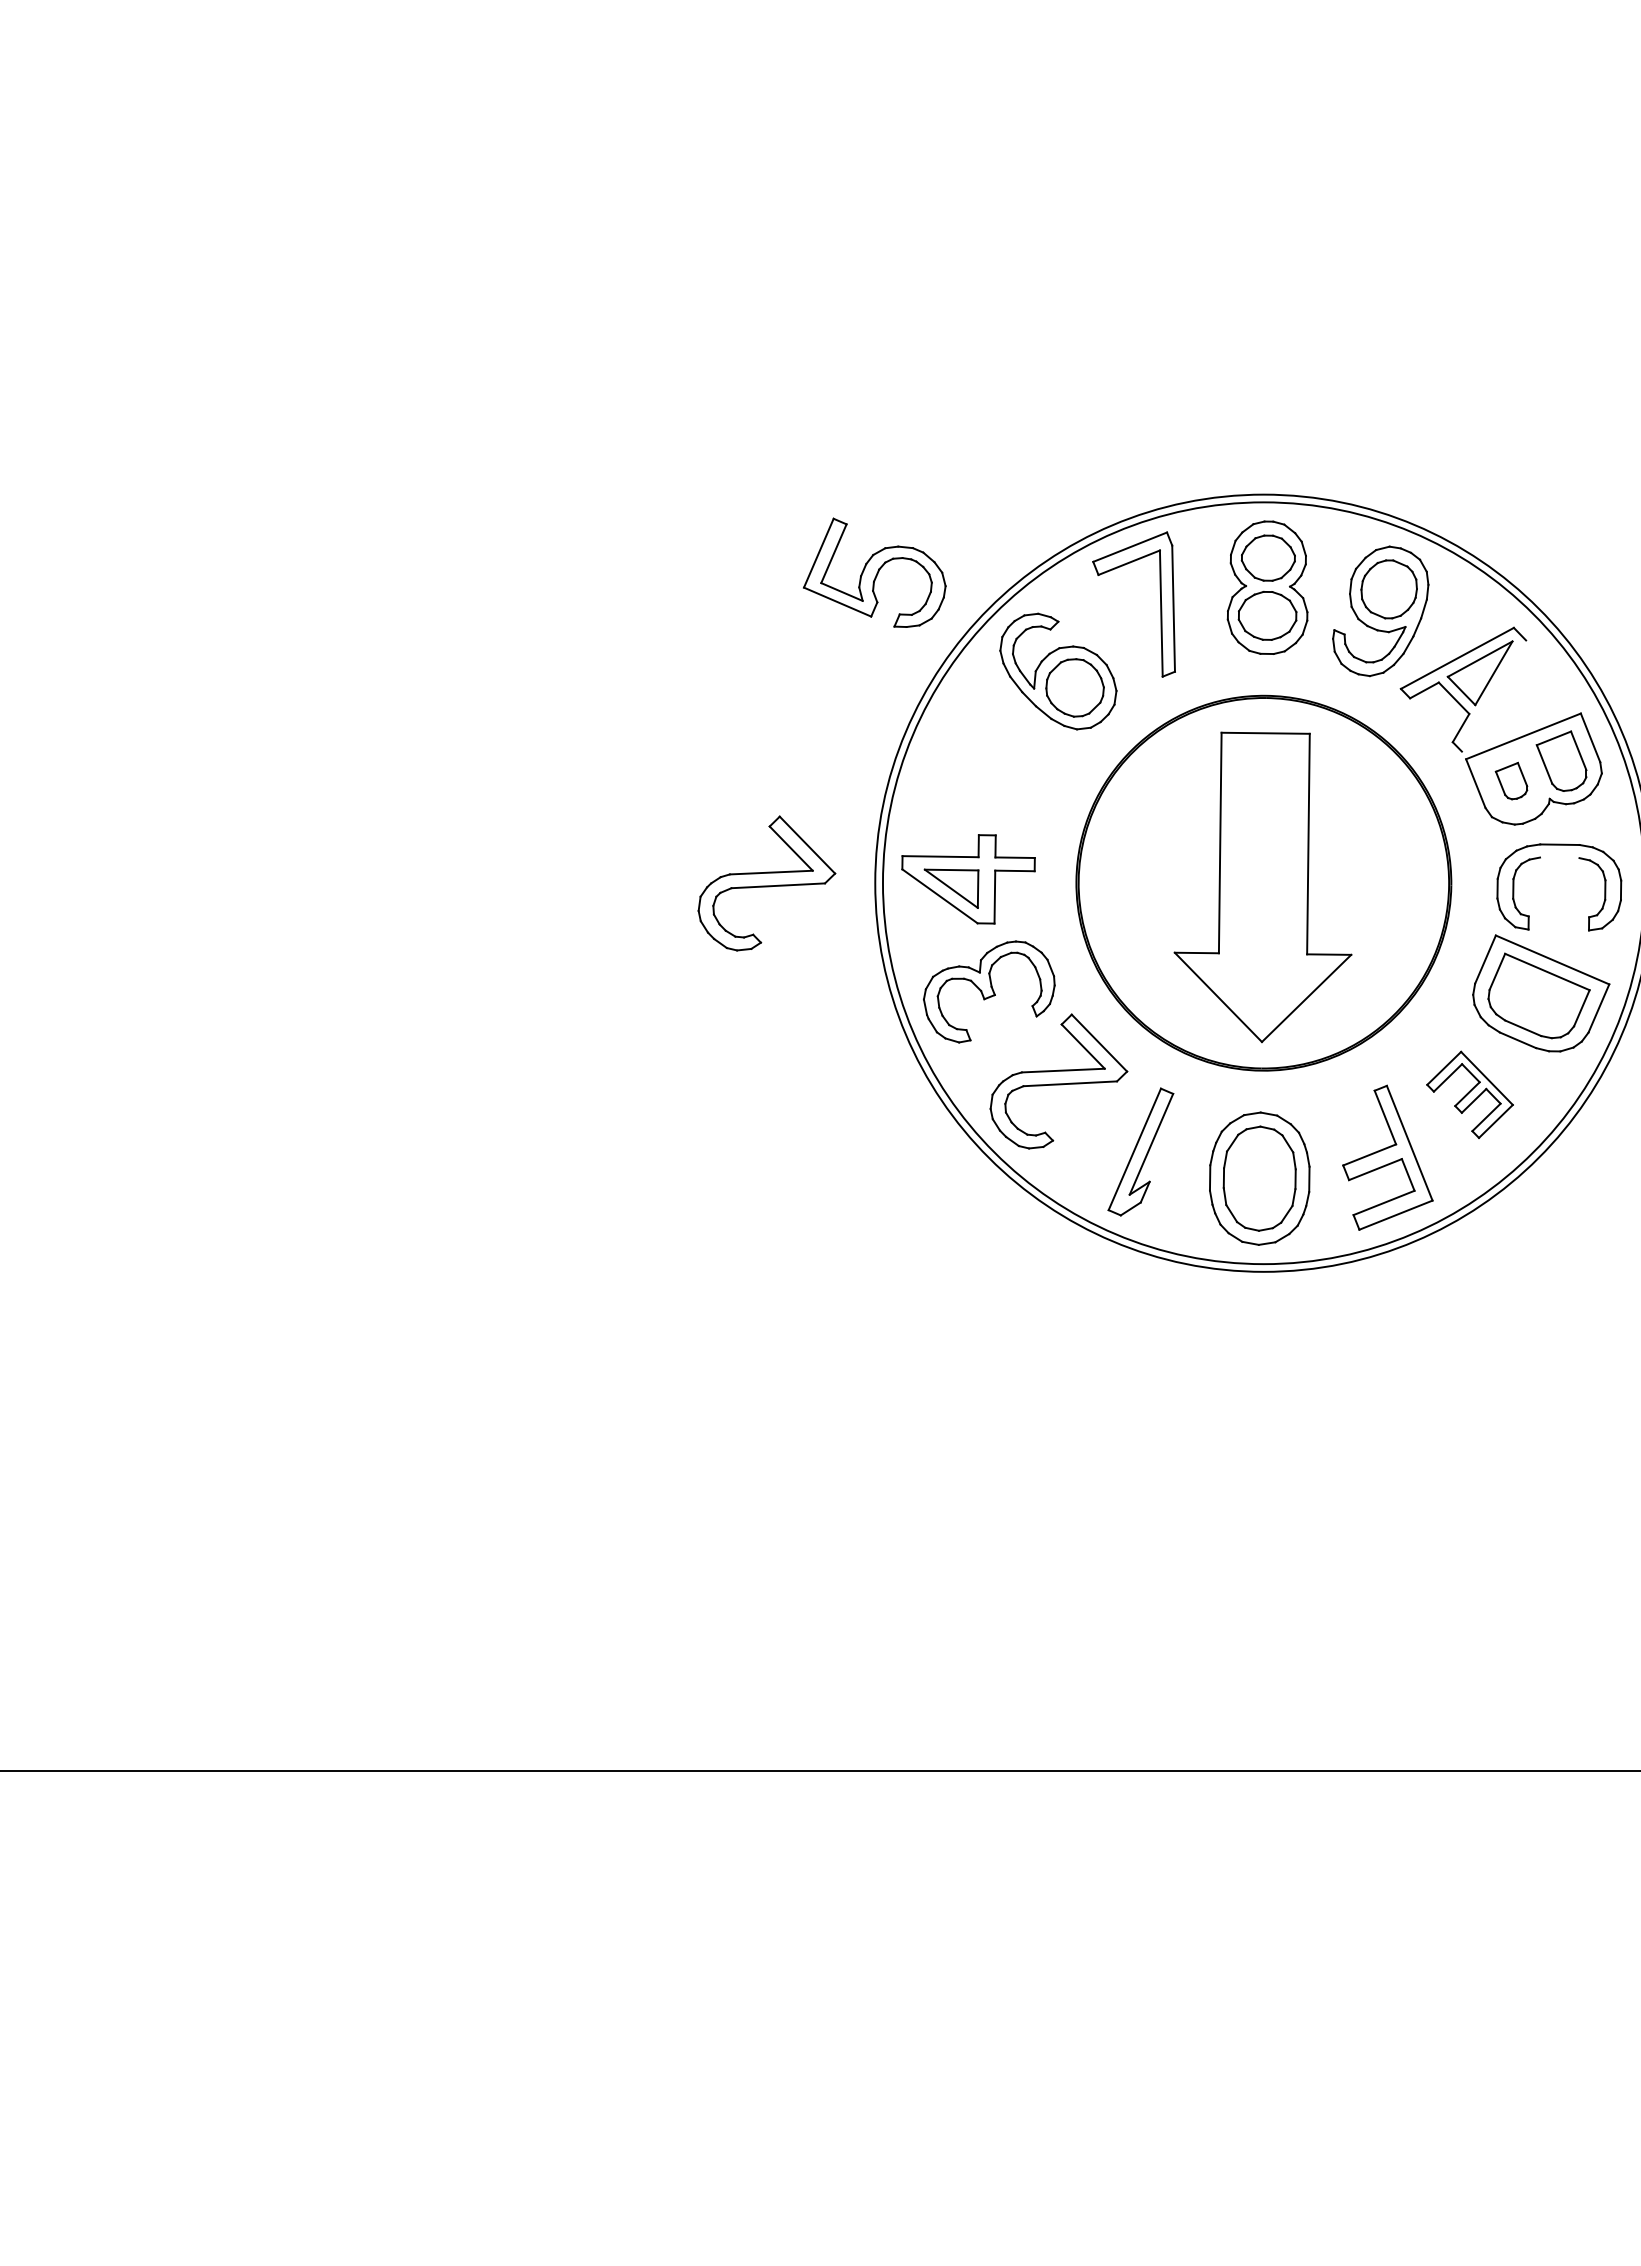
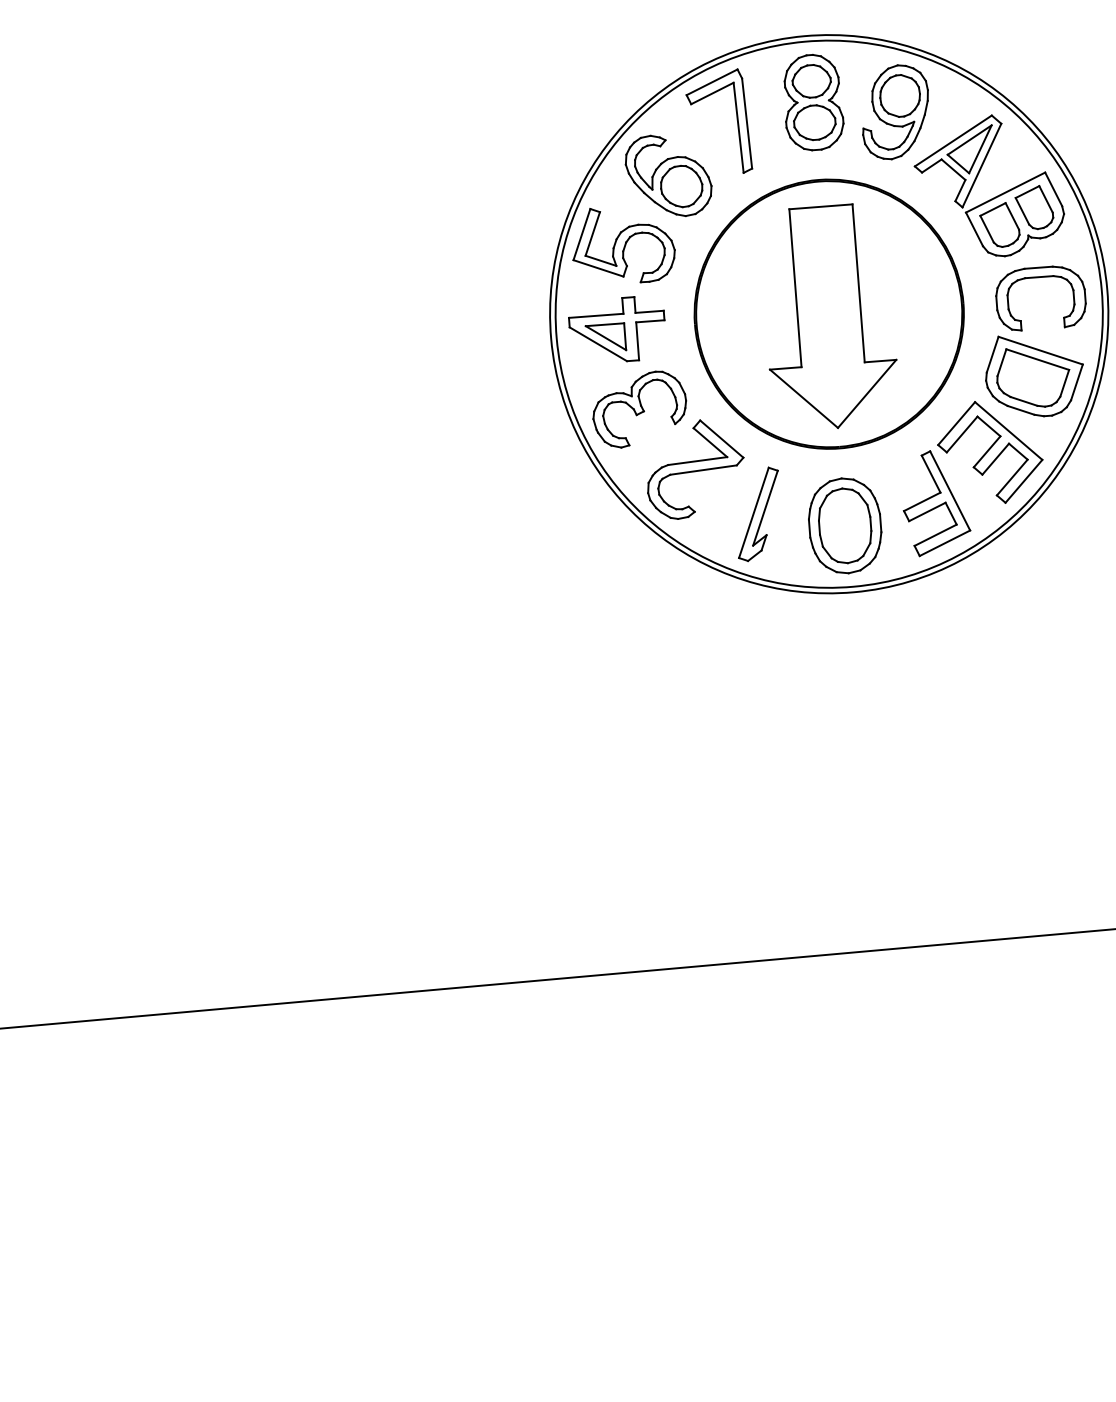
part: (874, 572) -> (623, 244), moved
line: (1493, 695) -> (981, 165), added
part: (1511, 780) -> (999, 224), size x1.67
line: (1559, 857) -> (1039, 276), added
part: (766, 883) -> (473, 346), removed
part: (1469, 1094) -> (989, 452), size x1.67

